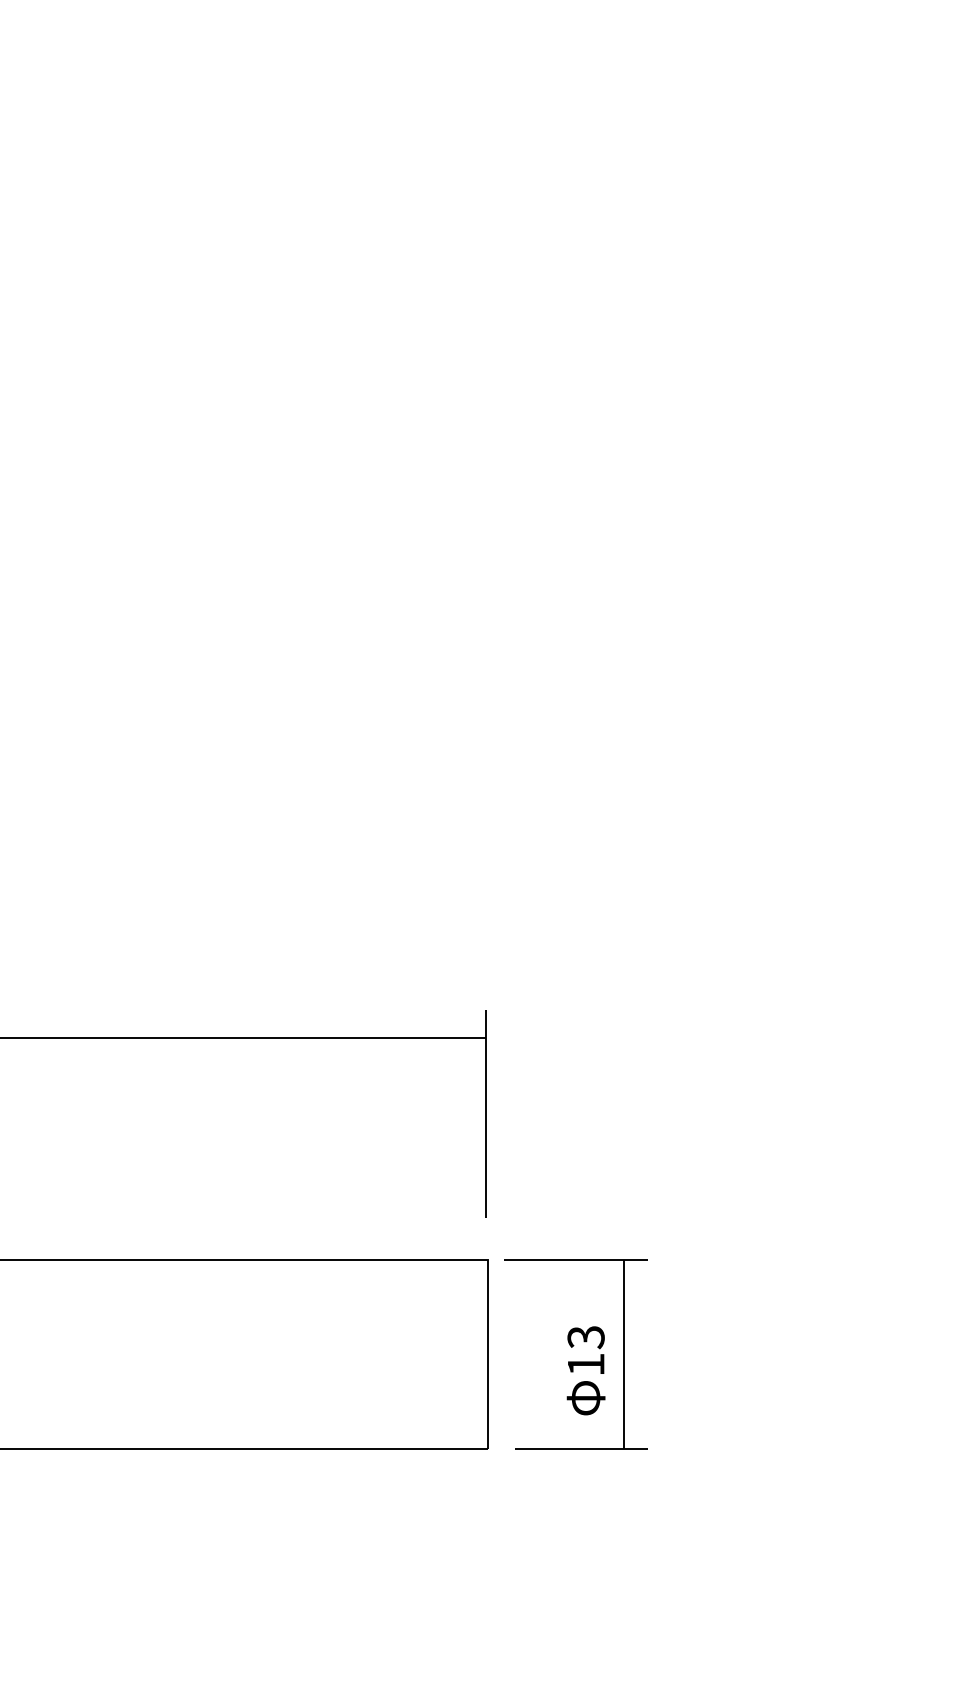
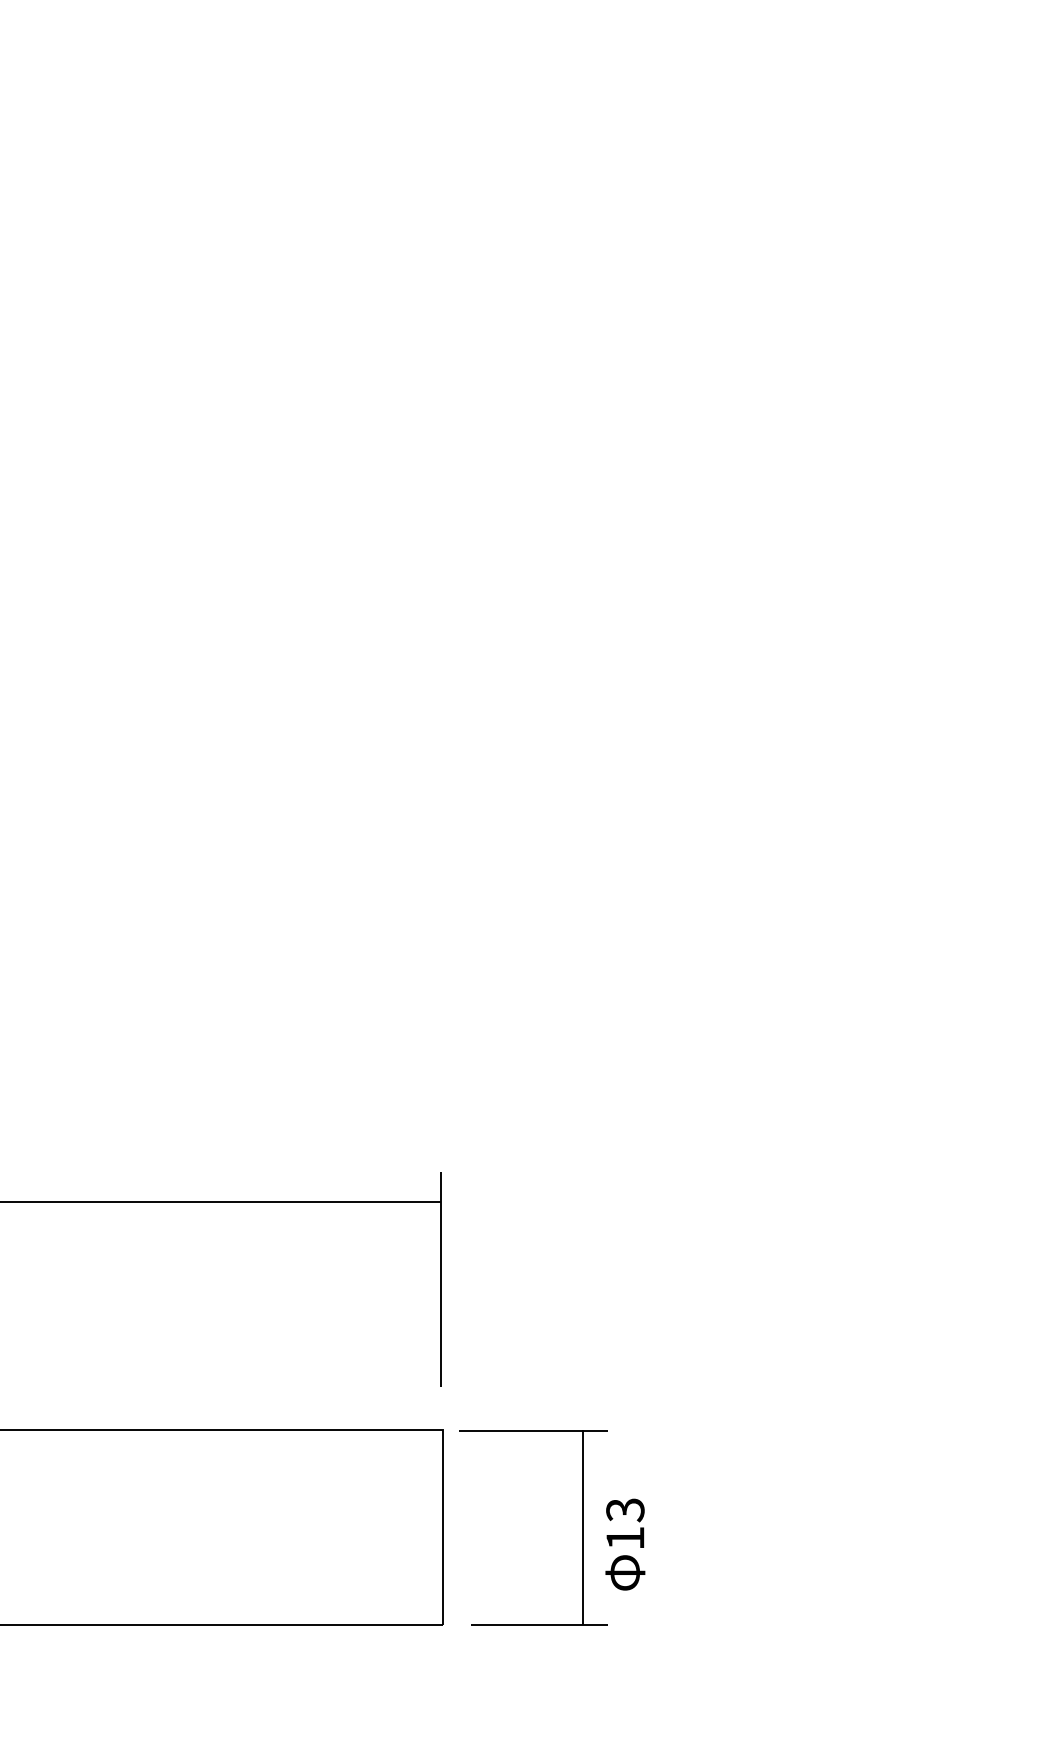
text: (586, 1370) -> (625, 1544), moved

